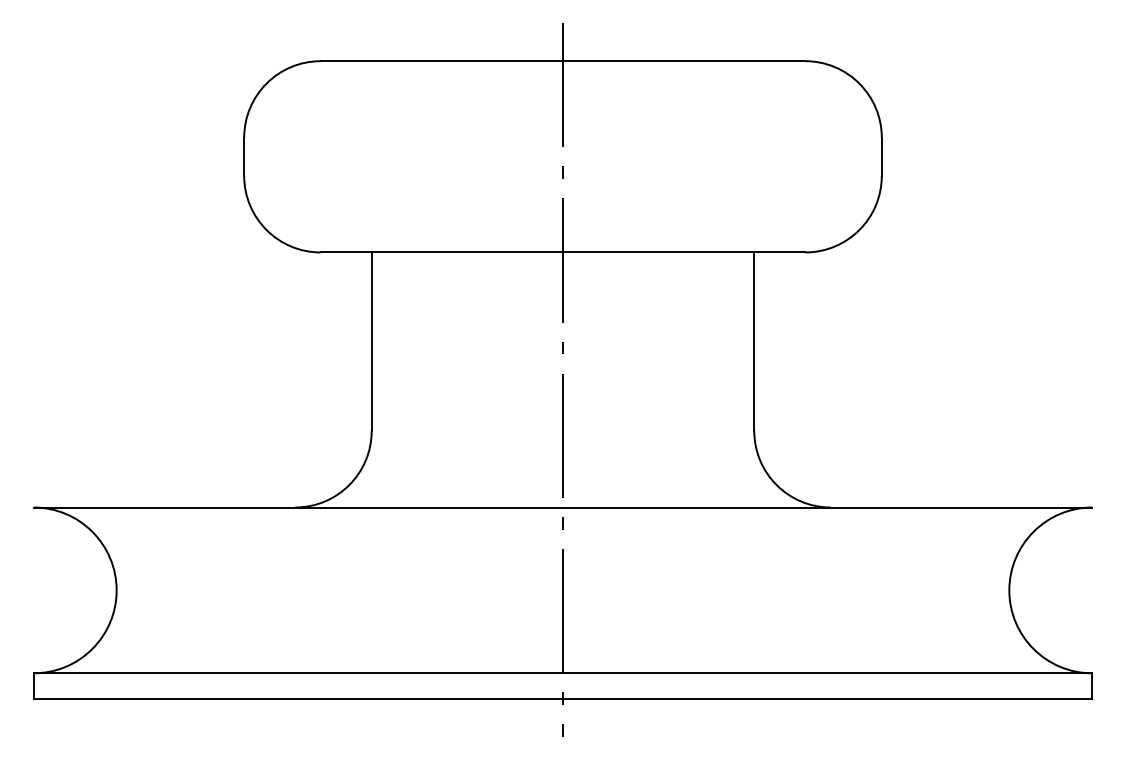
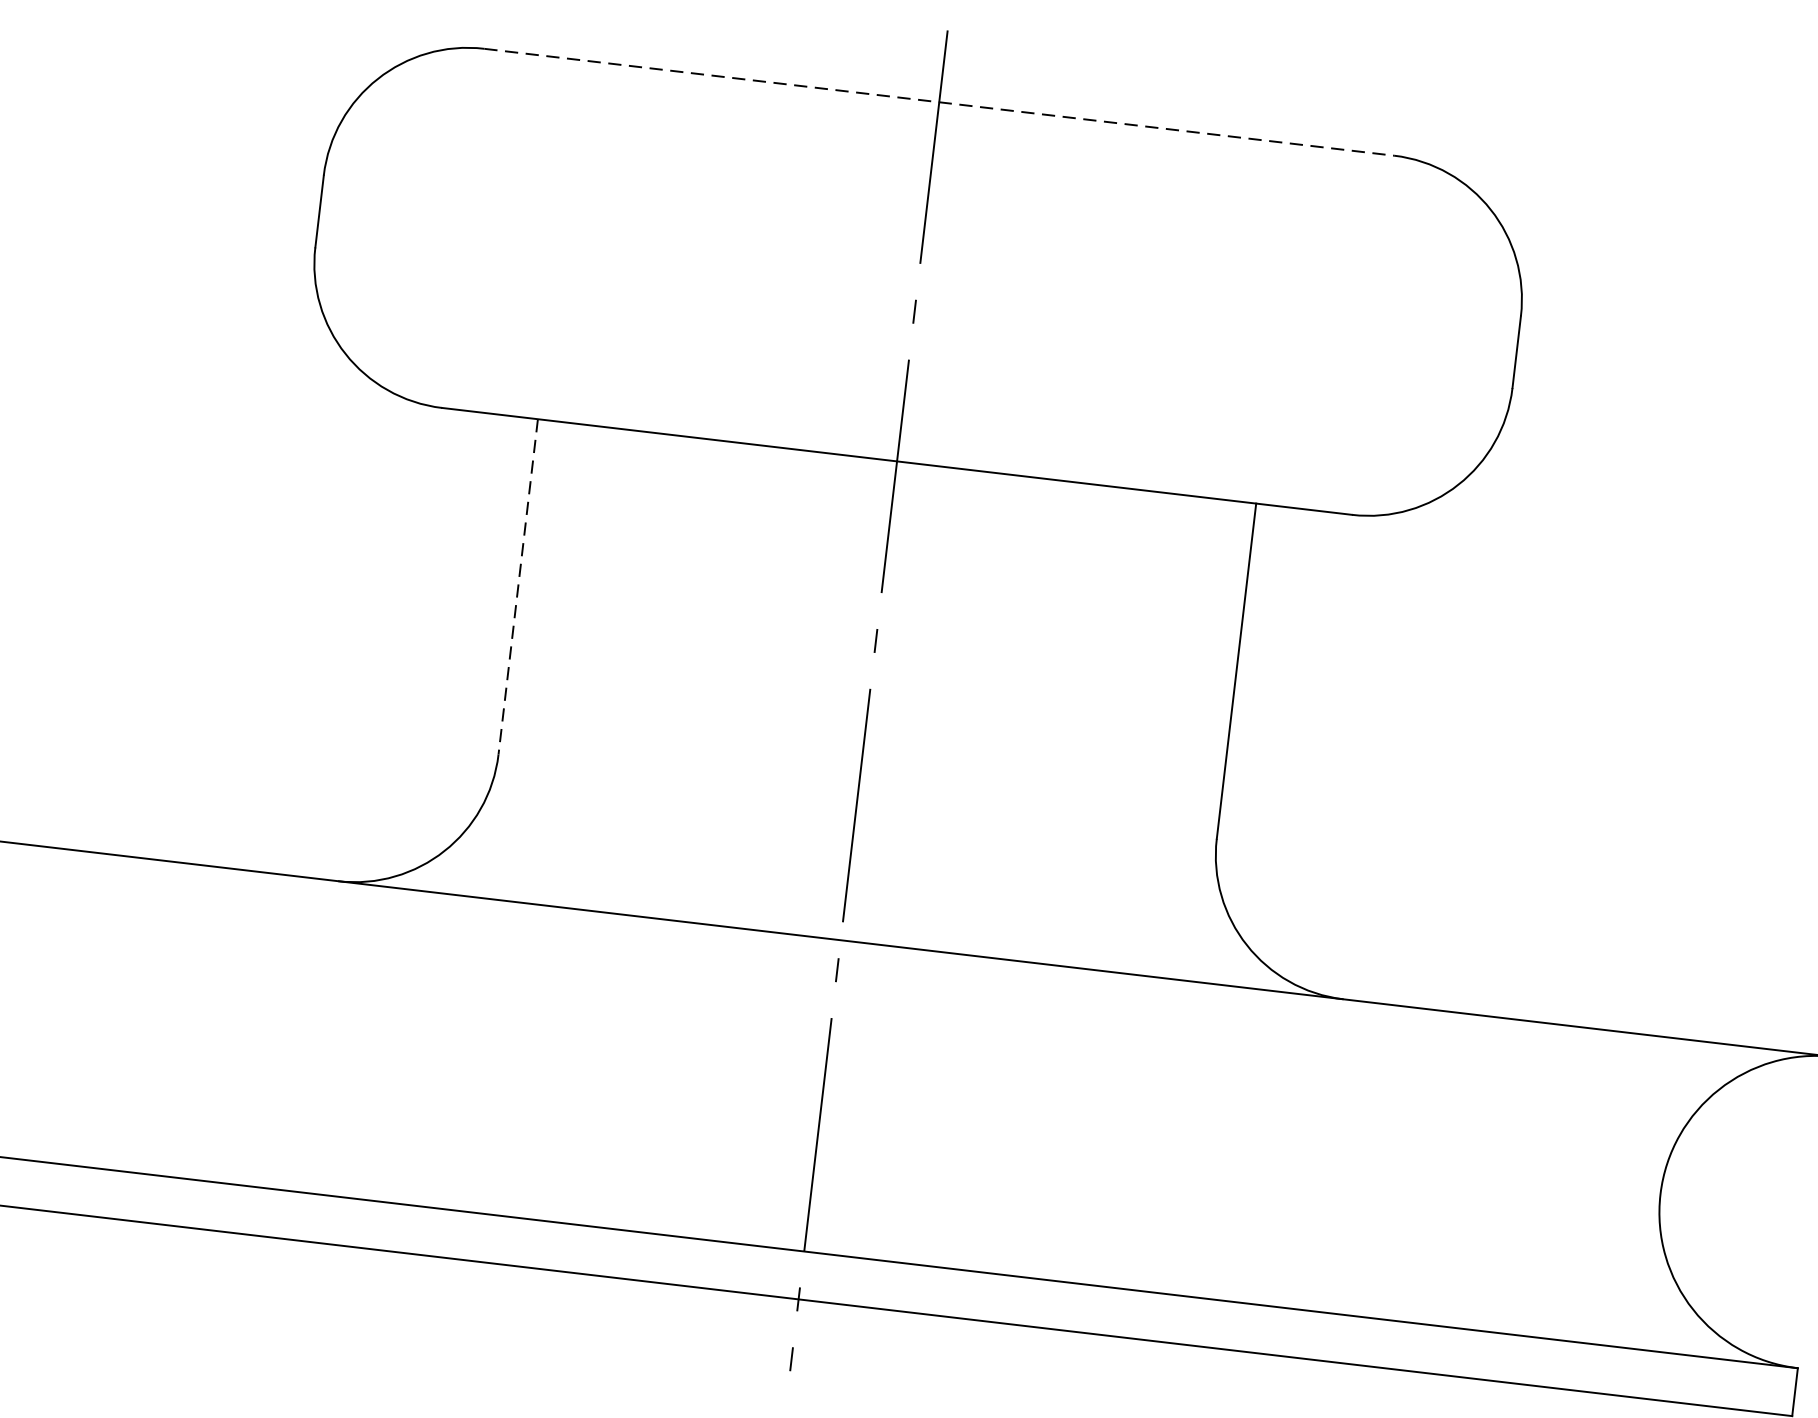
line: (563, 61) -> (940, 102), solid -> dashed
line: (371, 342) -> (517, 588), solid -> dashed

